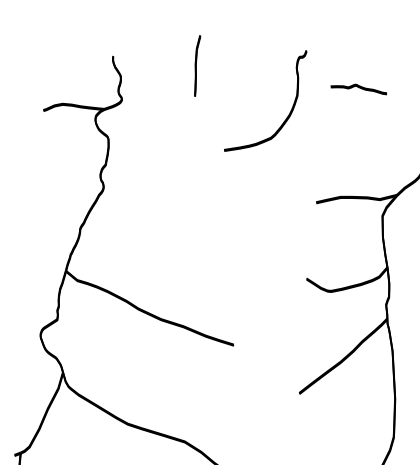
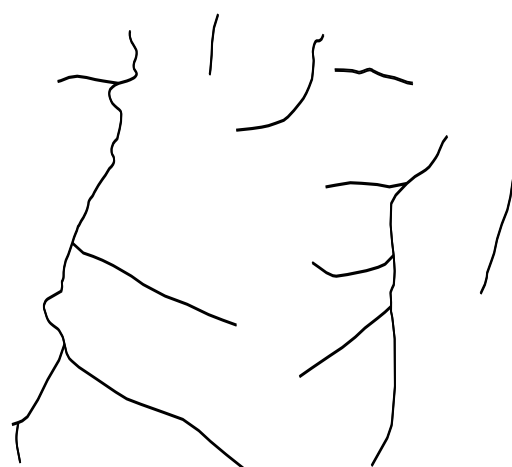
part: (358, 90) -> (373, 76), size x1.4

